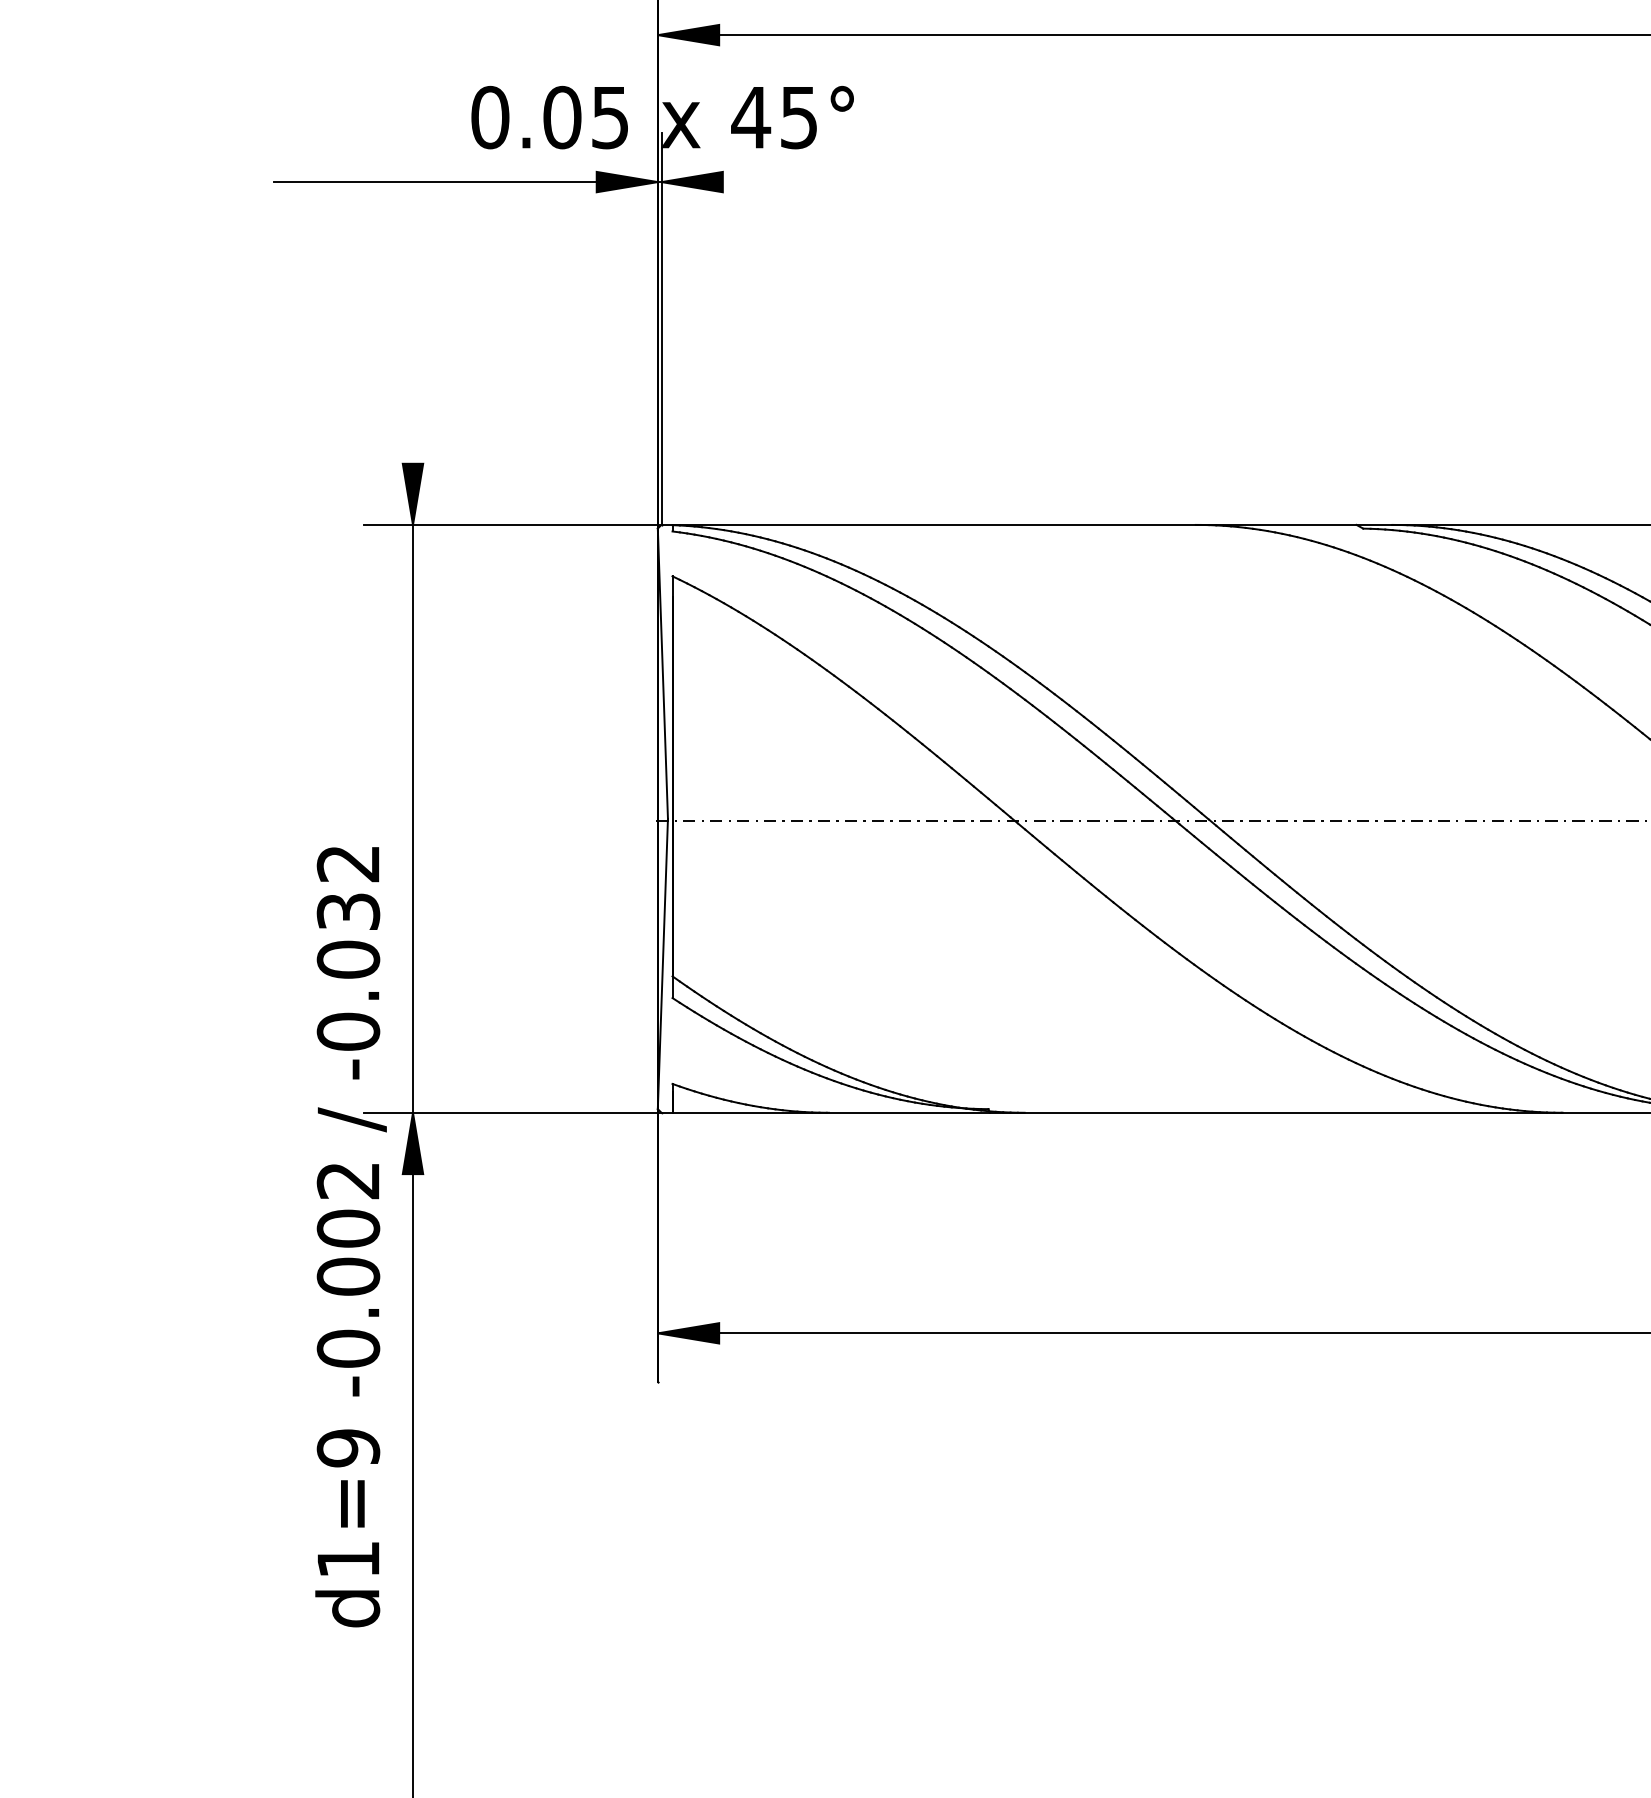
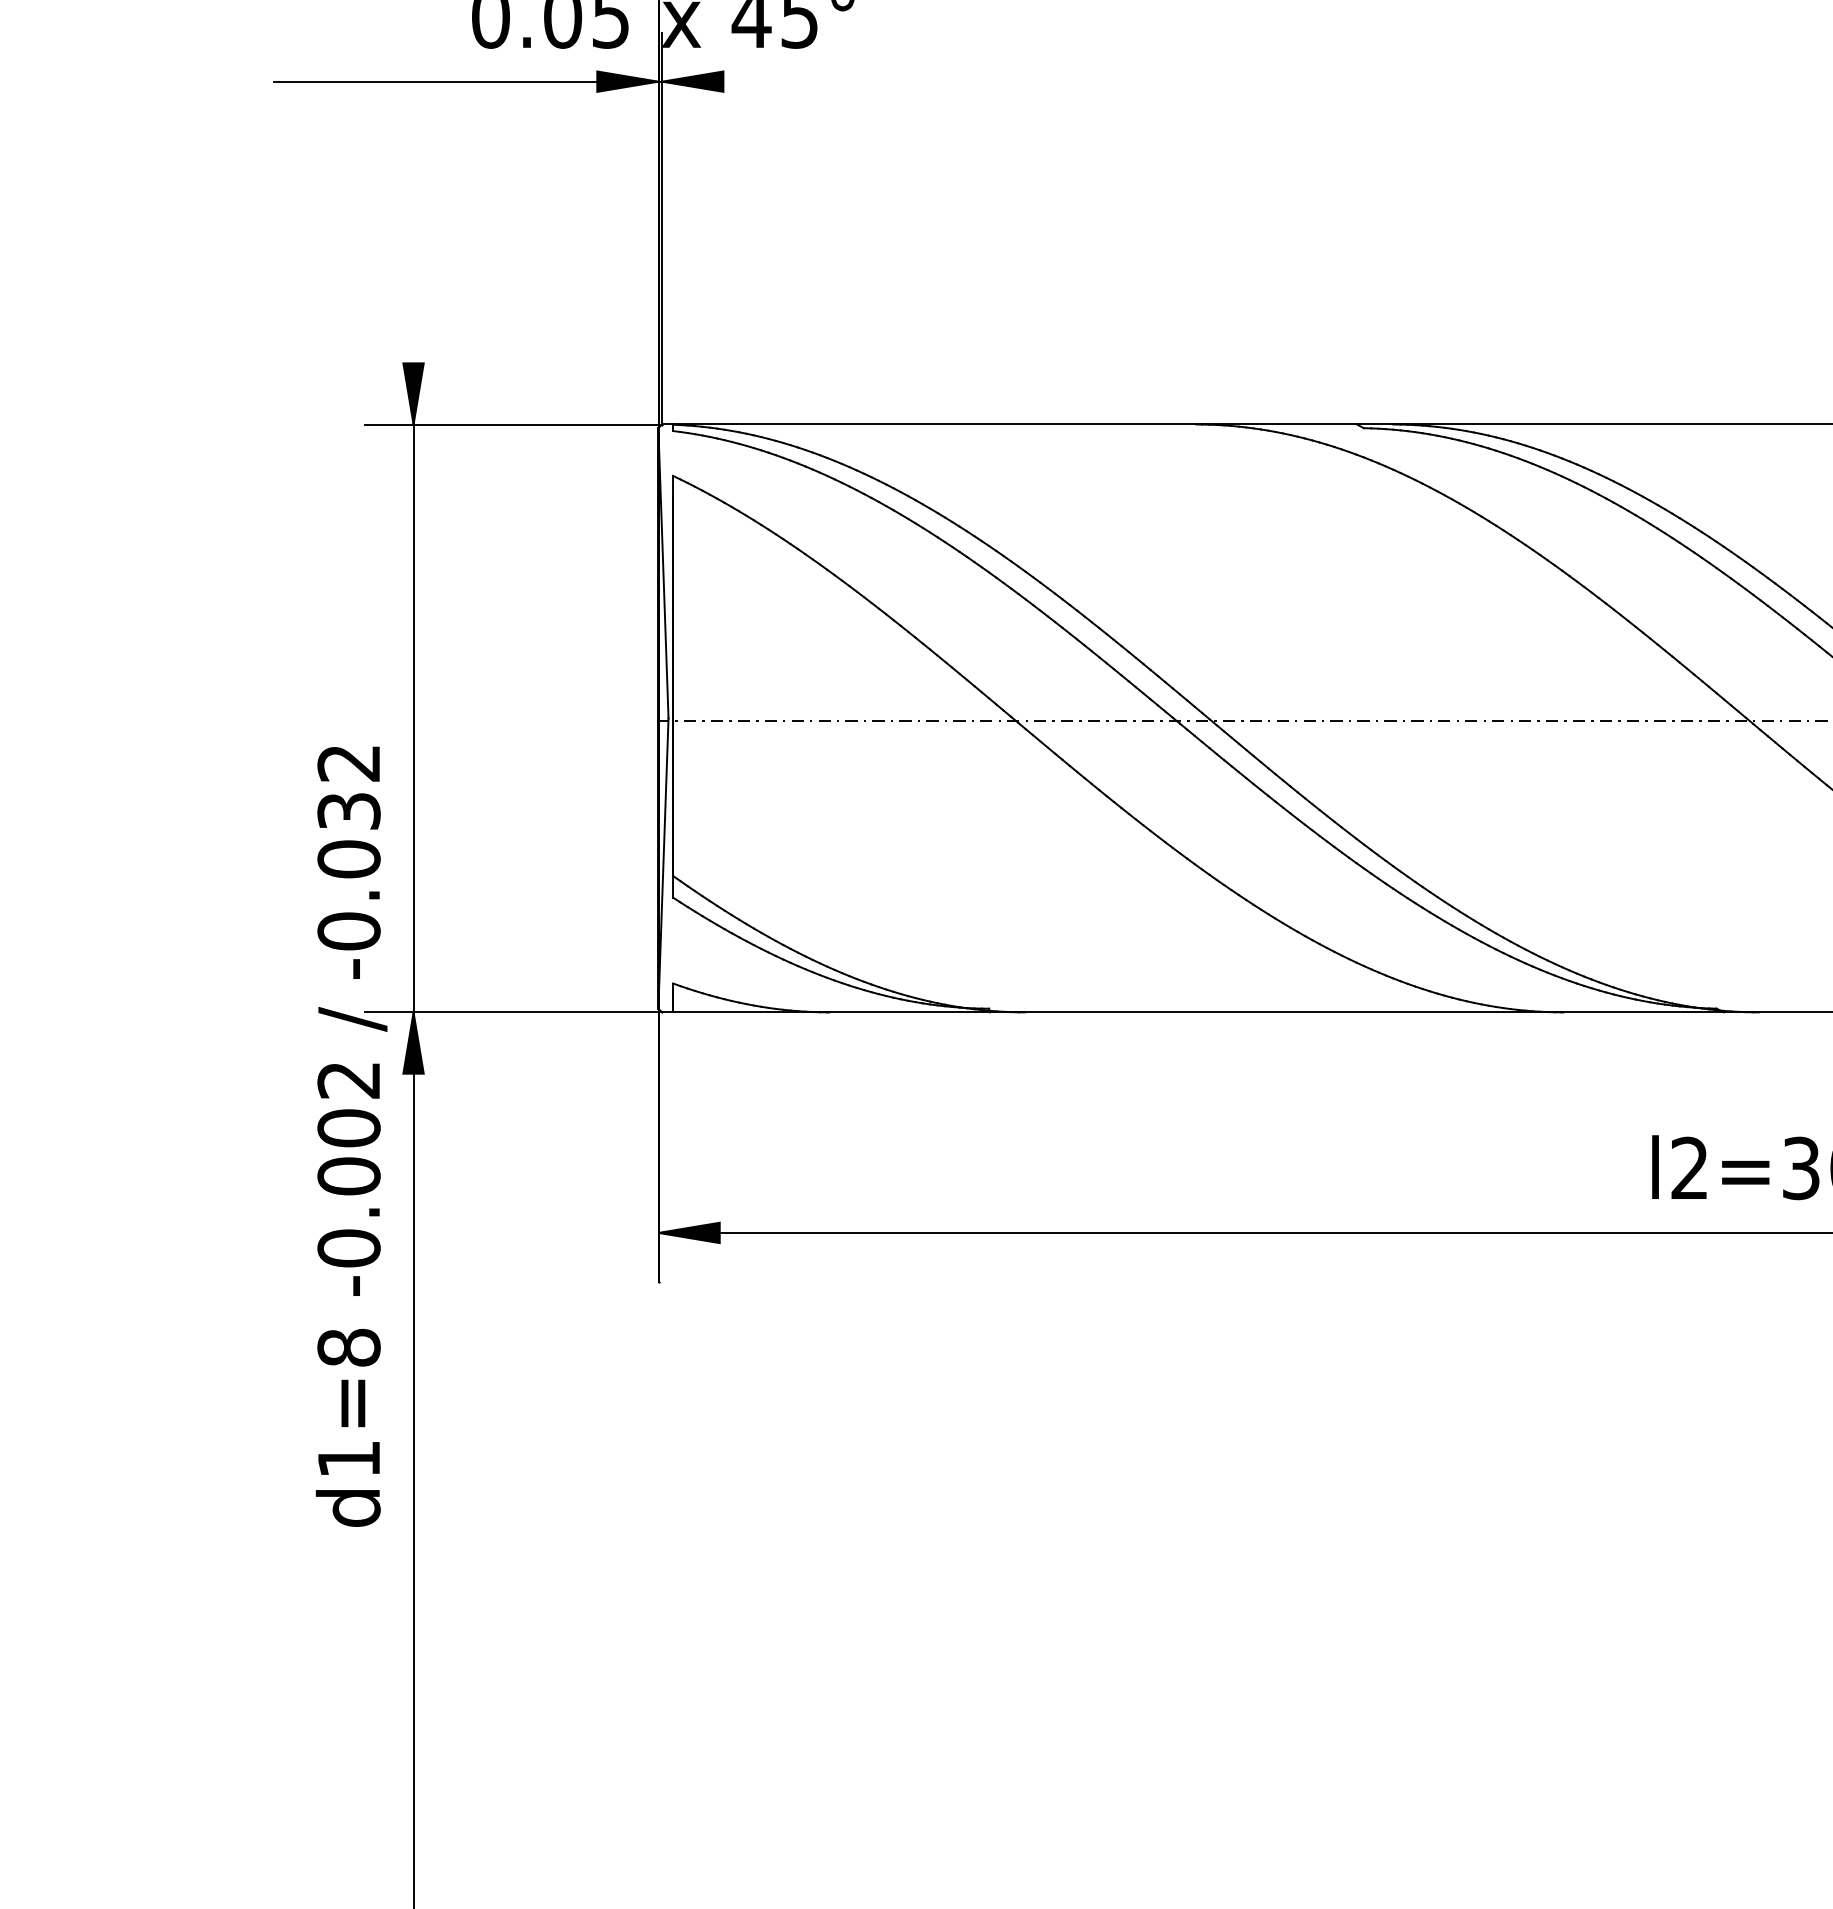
text: (347, 1447) -> (348, 1347), d1=9 -> d1=8

